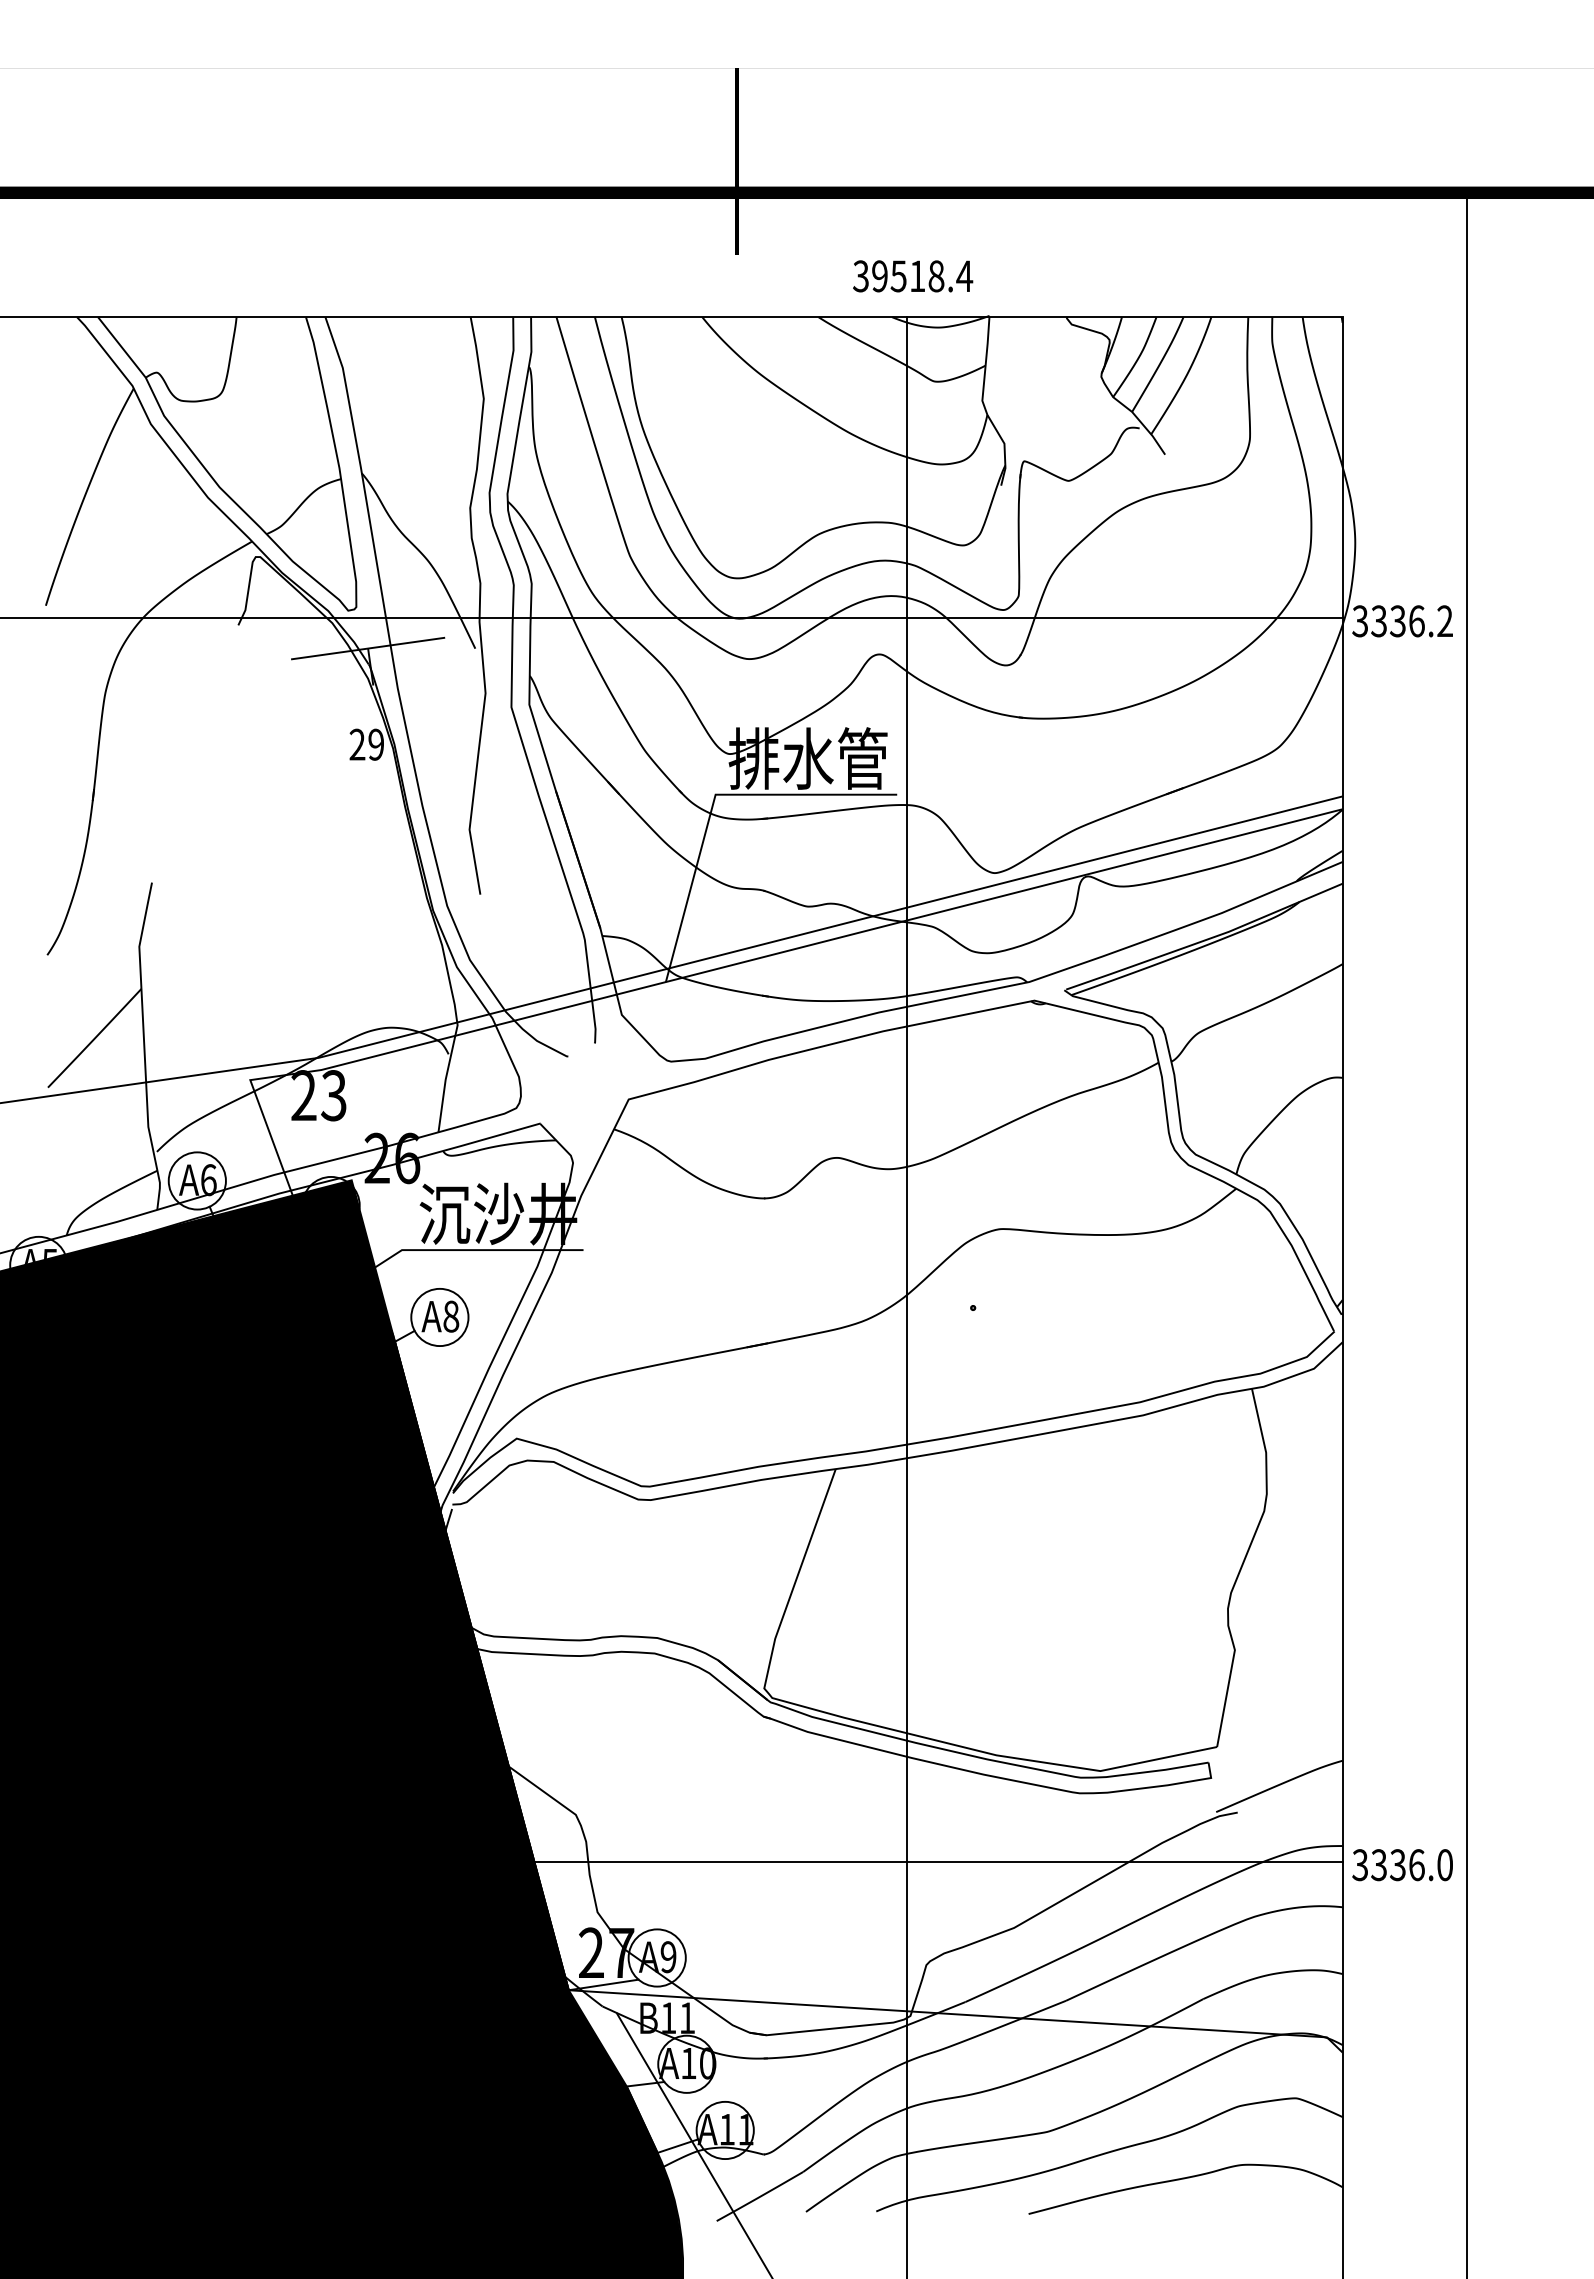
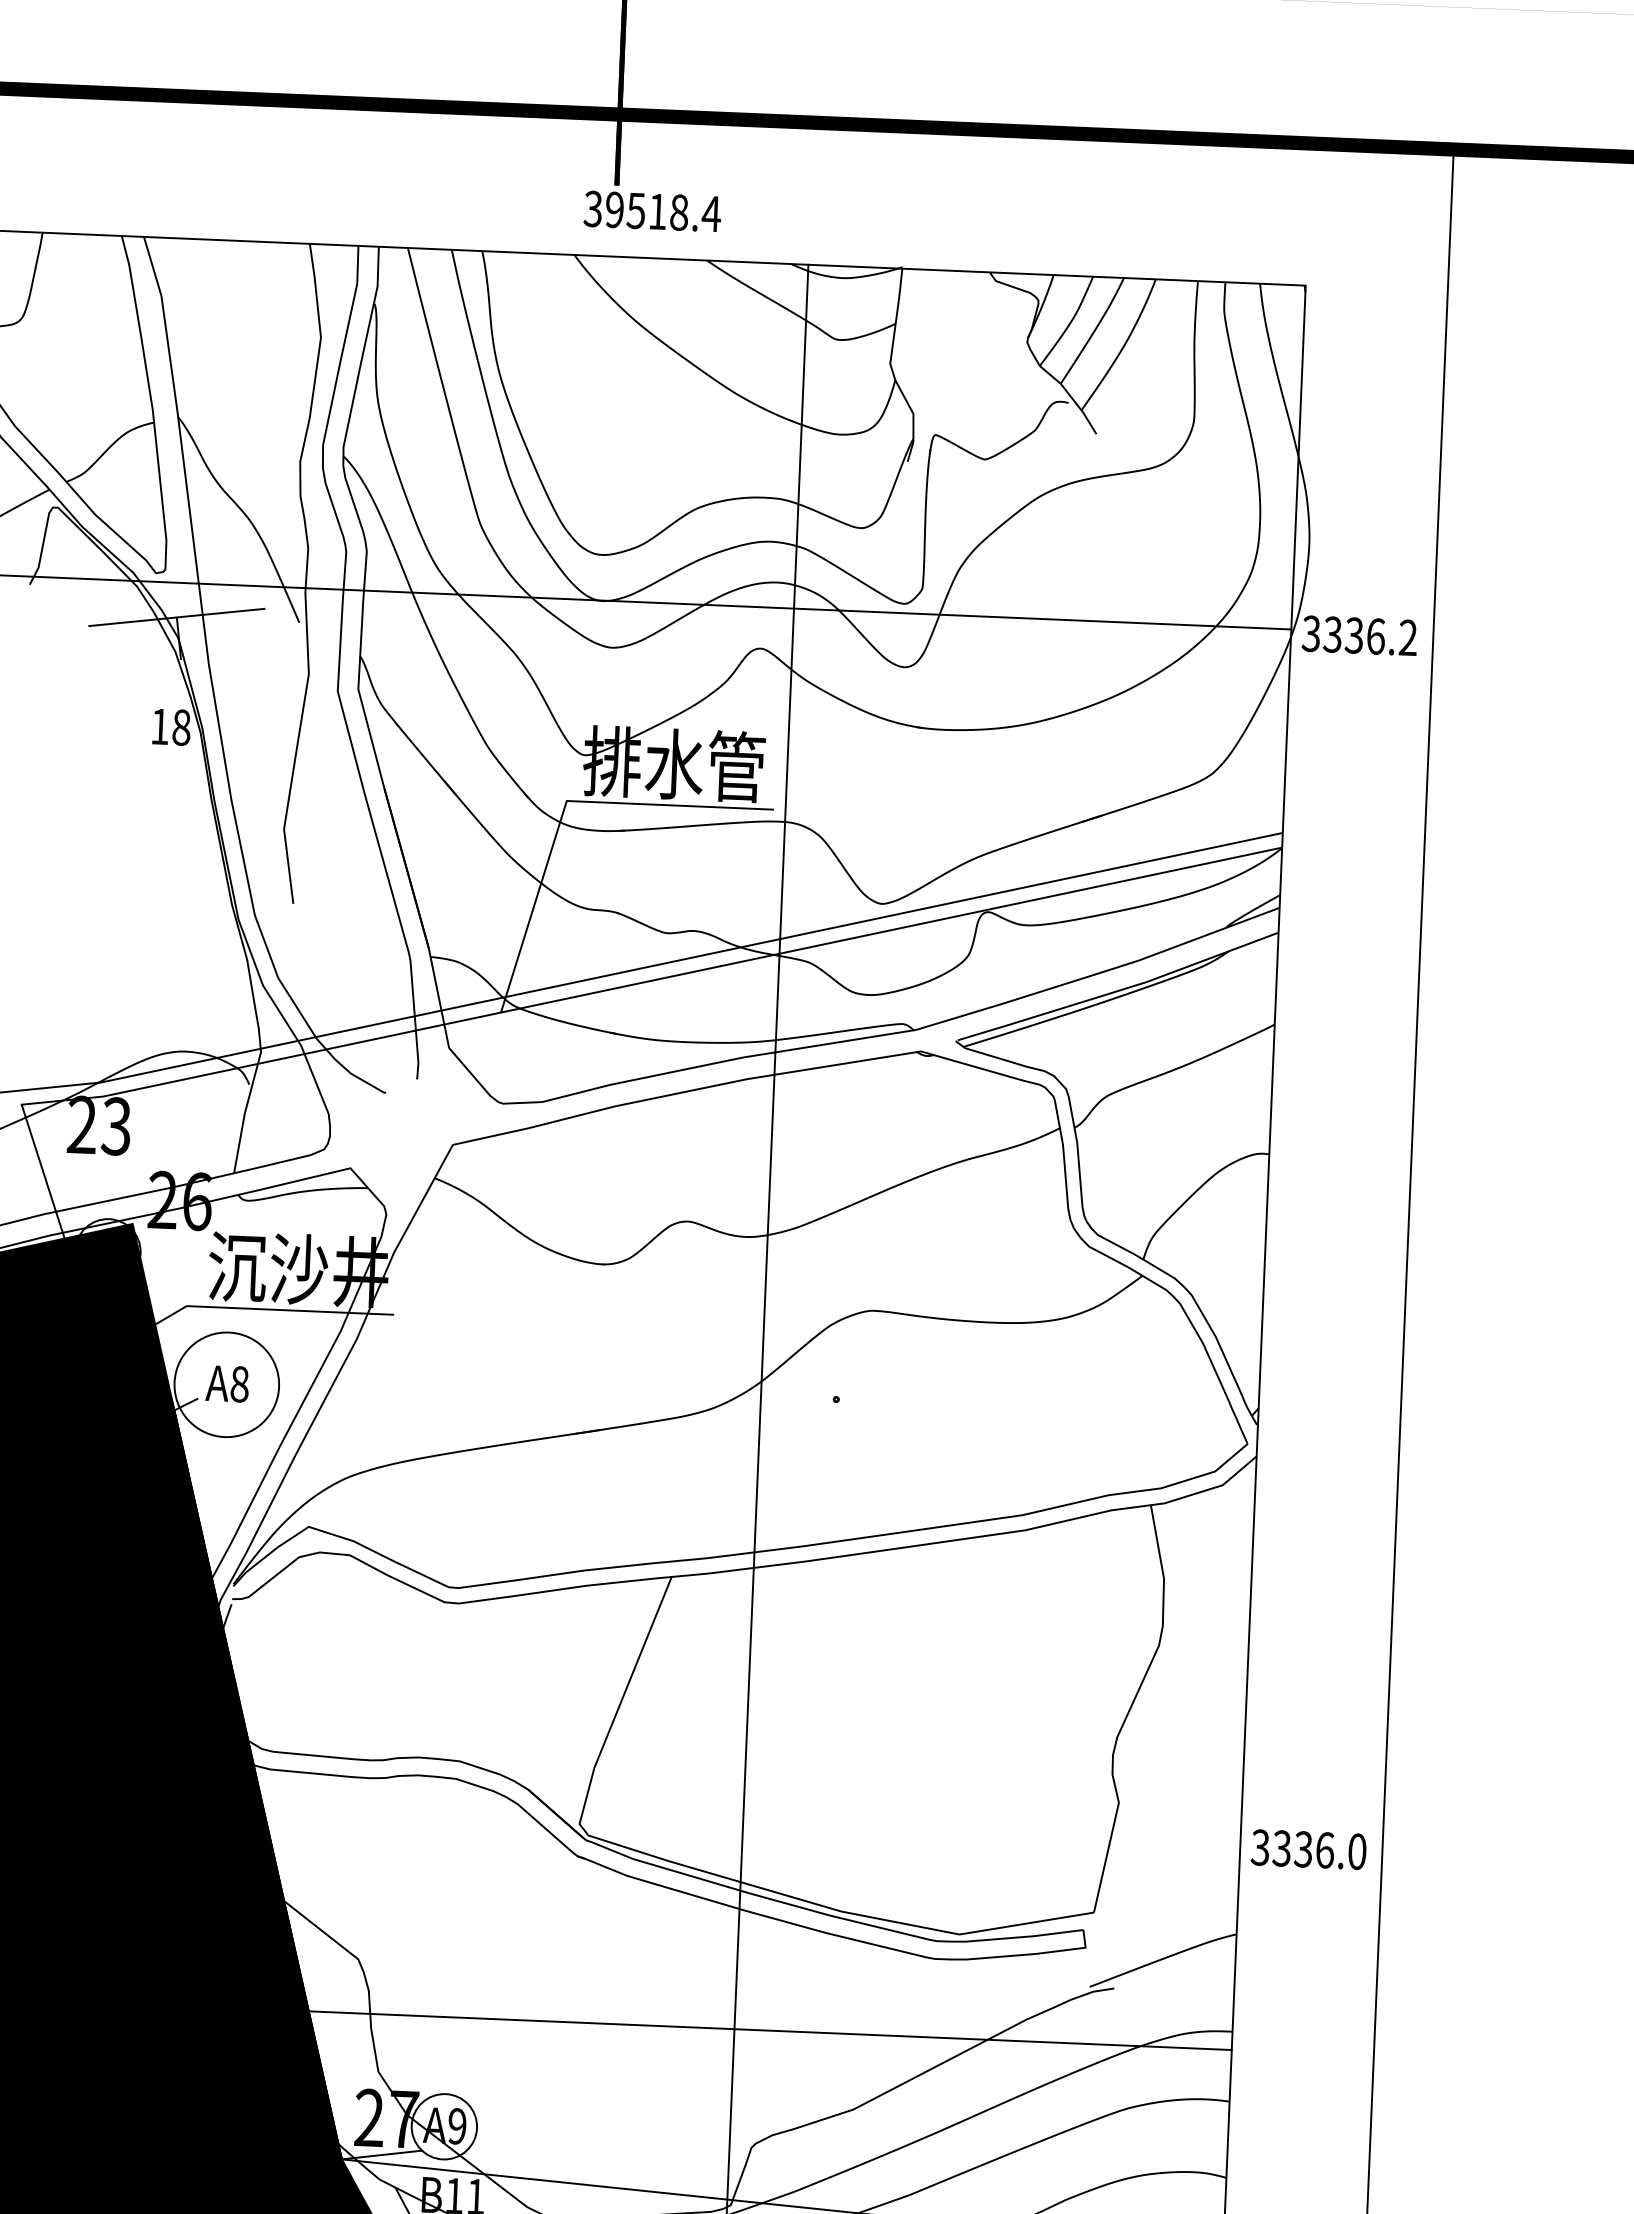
text: (913, 276) -> (653, 211), moved
text: (366, 744) -> (170, 726), 29 -> 18
circle: (439, 1317) -> (226, 1384), size x1.6
text: (1402, 1865) -> (1308, 1850), moved

